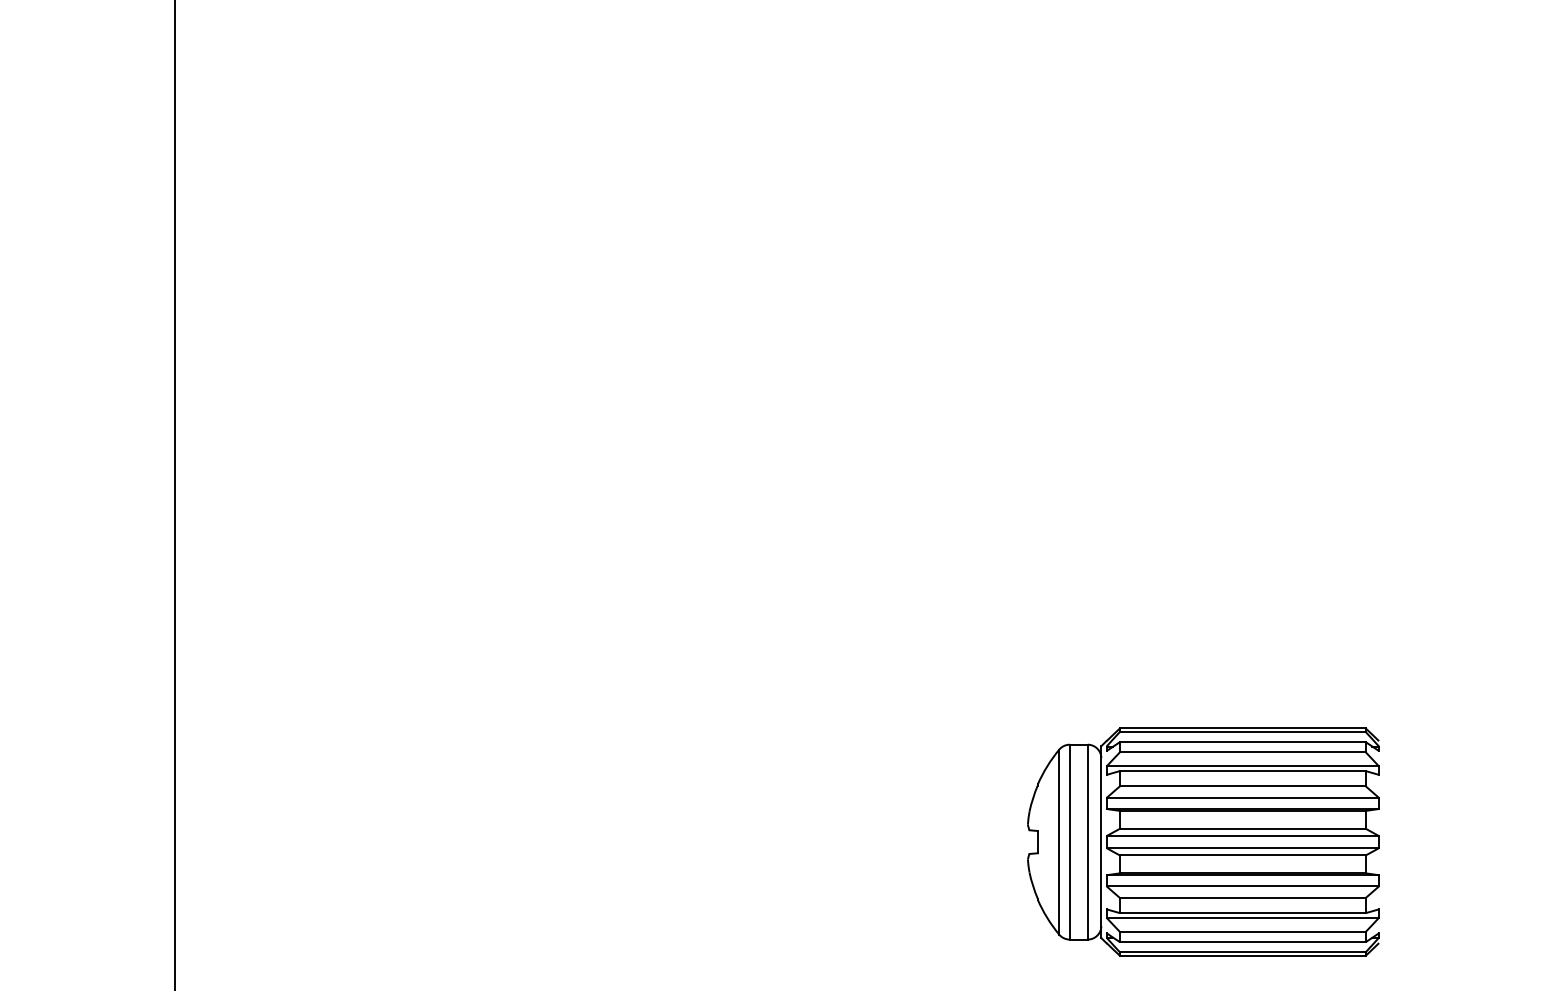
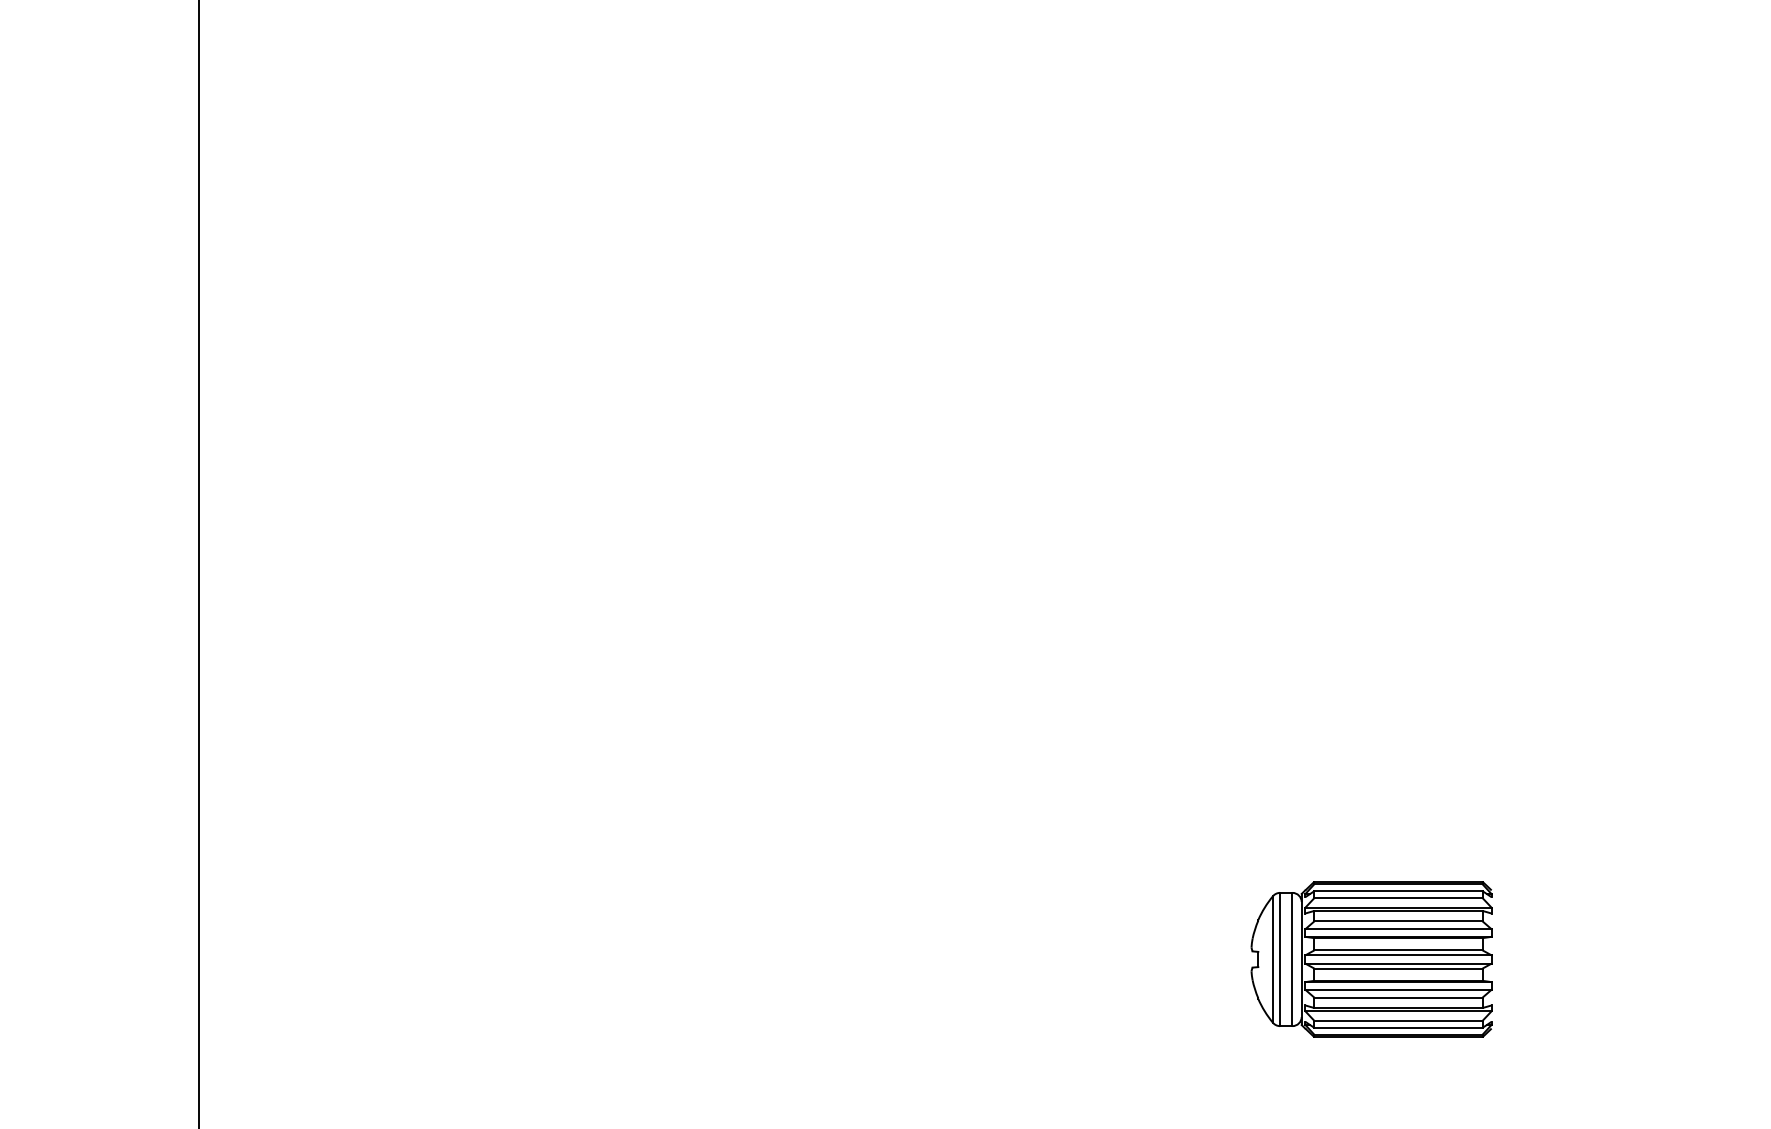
part: (1203, 841) -> (1371, 958), size x0.6

